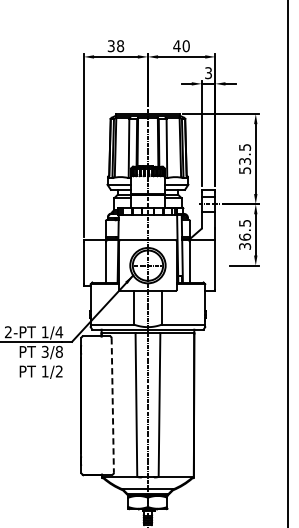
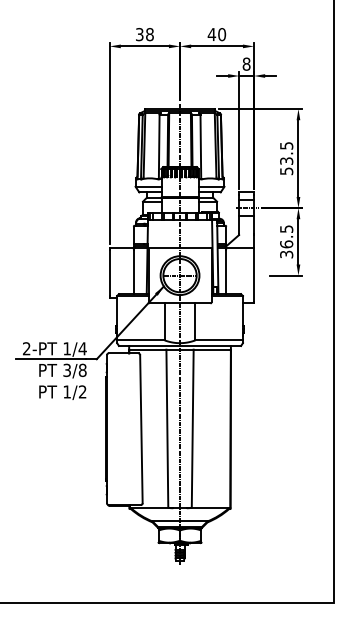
text: (208, 72) -> (246, 63), 3 -> 8
line: (112, 405) -> (141, 429), dashed -> solid

